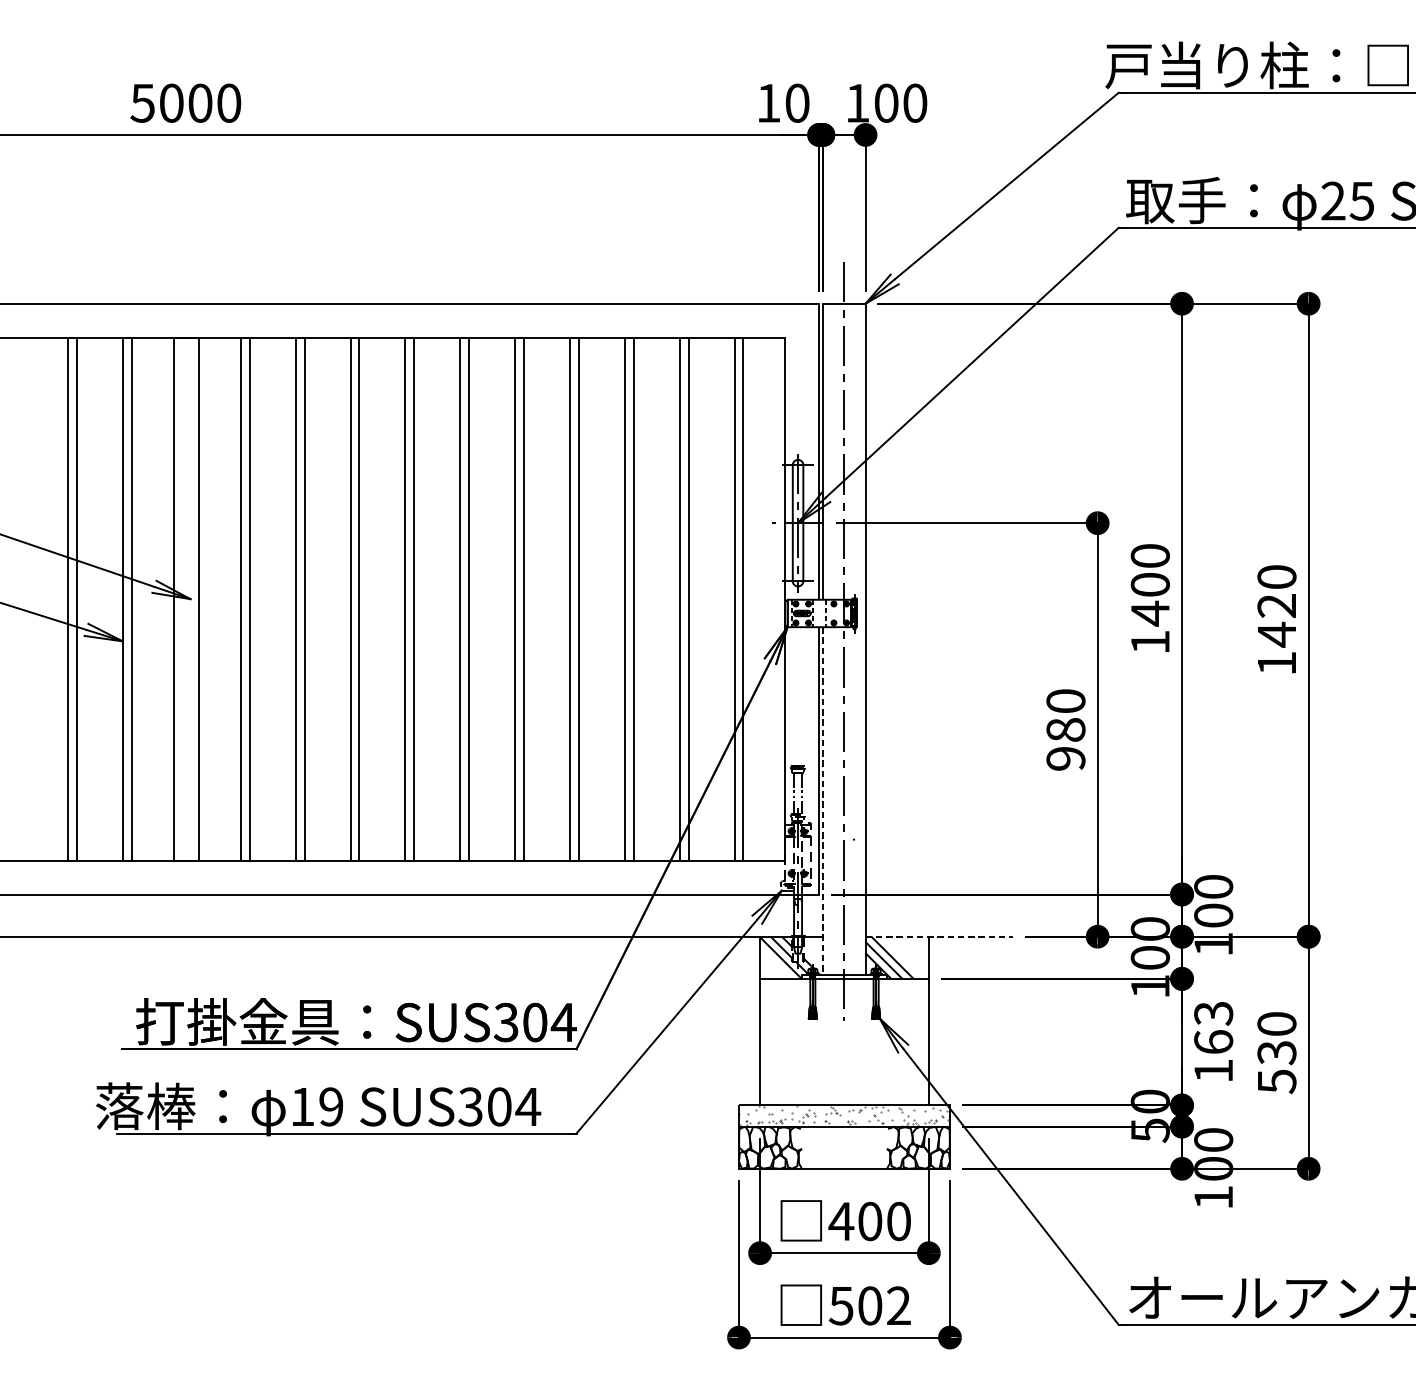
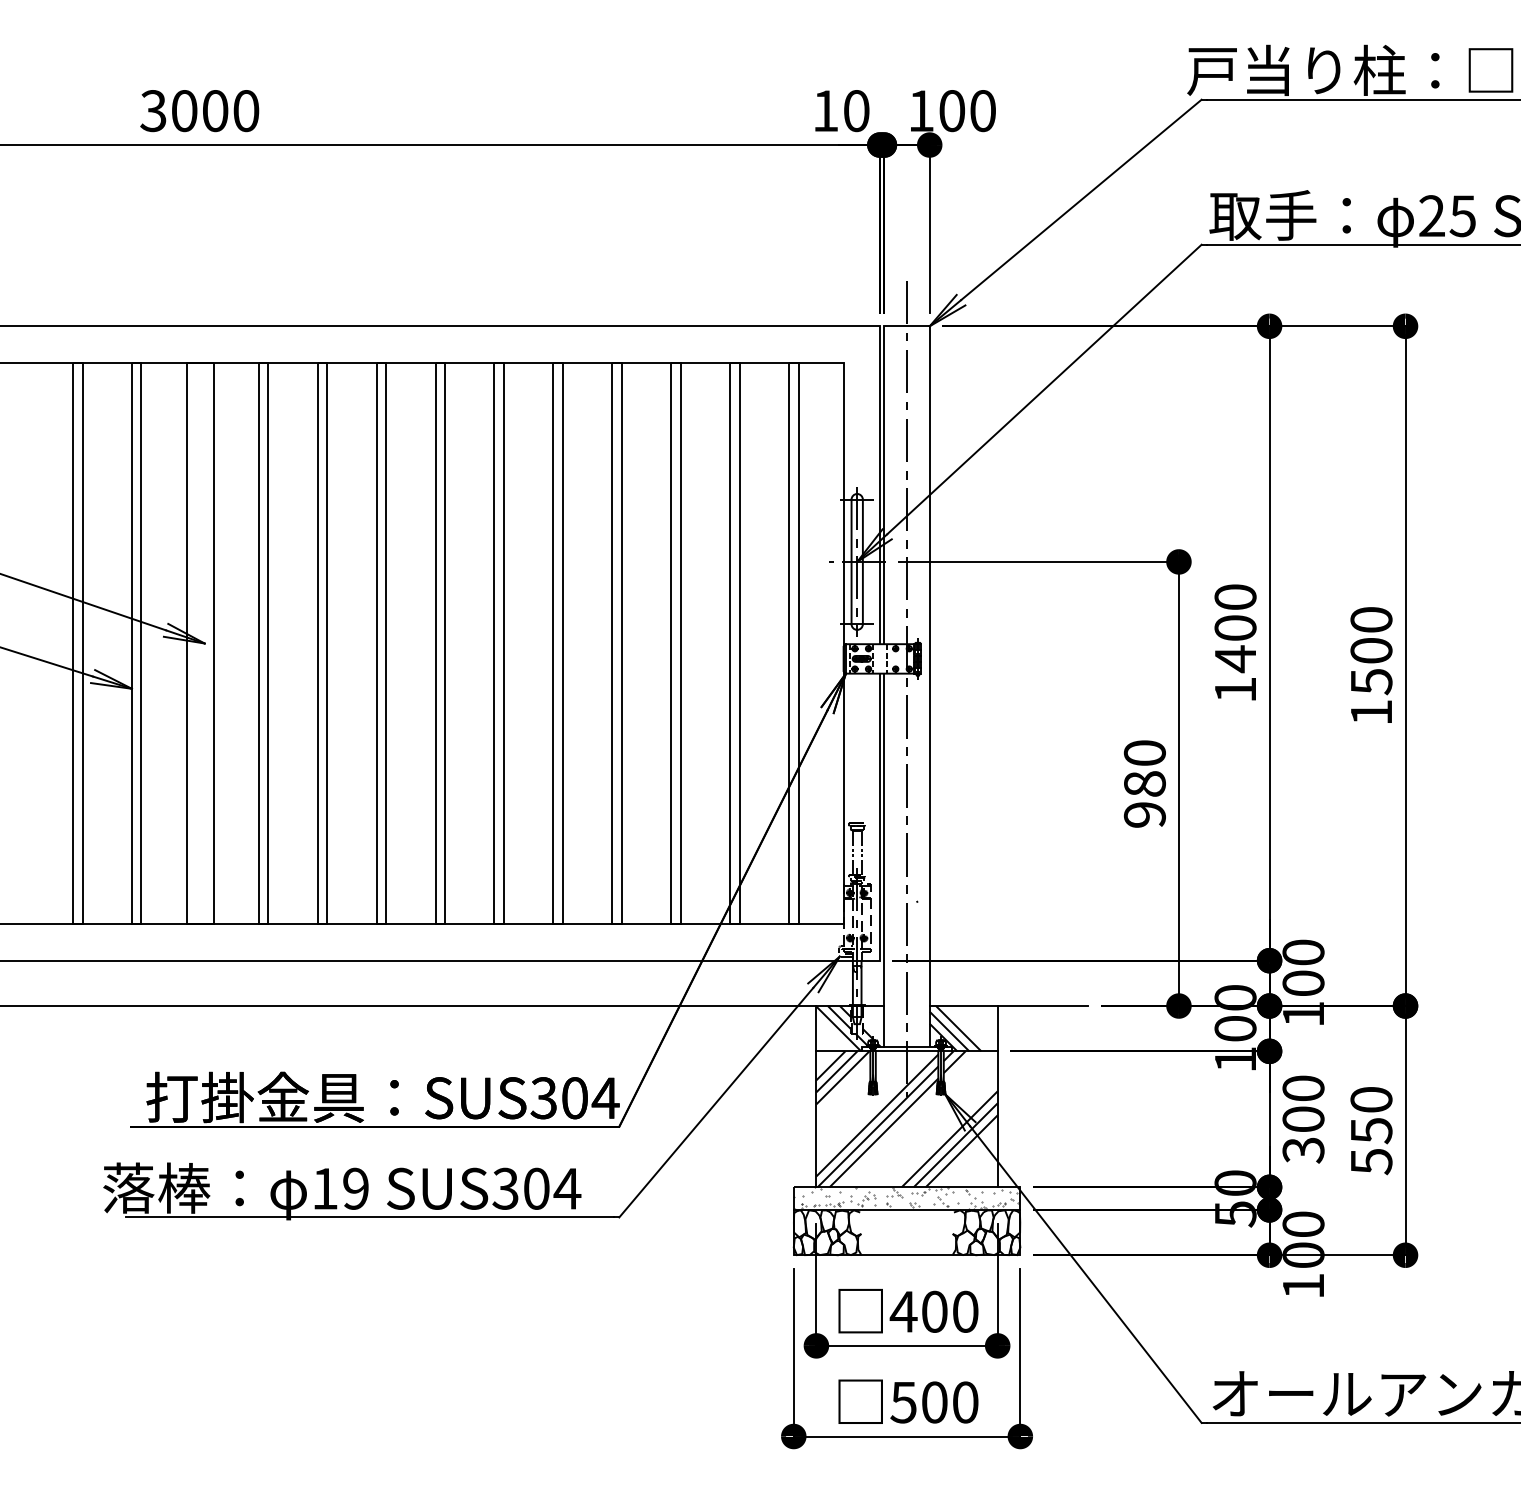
text: (142, 102) -> (153, 110), 5000 -> 3000
text: (1276, 620) -> (1371, 666), 1420 -> 1500
line: (823, 801) -> (884, 860), dashed -> solid
line: (939, 937) -> (1009, 1006), dashed -> solid
hatch: (843, 1042) -> (906, 1119), added
text: (1213, 1042) -> (1303, 1119), 163 -> 300
text: (1276, 1053) -> (1371, 1131), 530 -> 550
text: (898, 1305) -> (965, 1402), 502 -> 500

